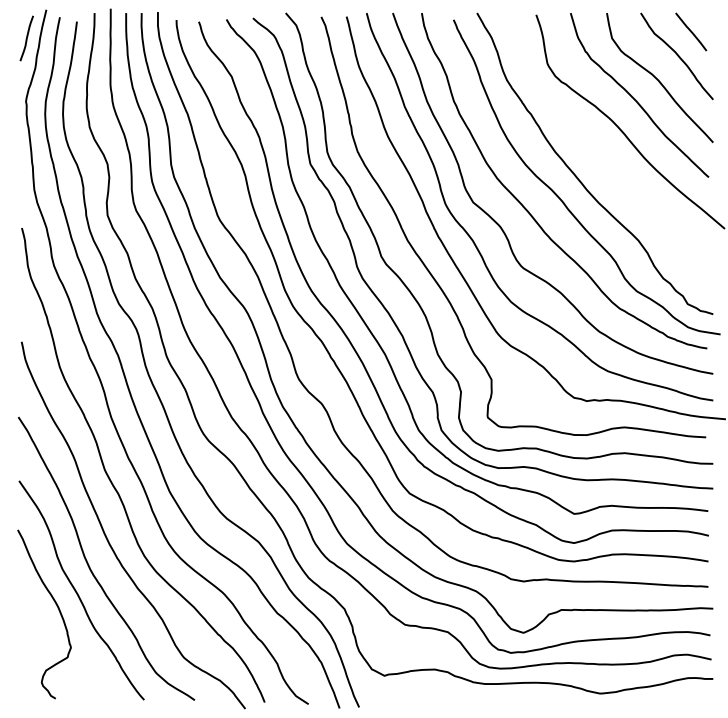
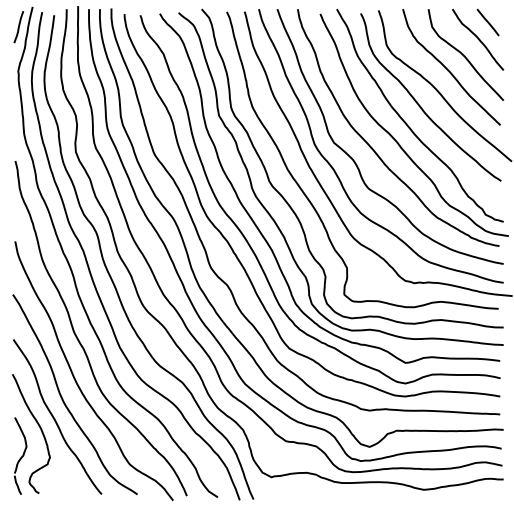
curve: (596, 150) -> (421, 106), added
part: (29, 645) -> (20, 455), added

